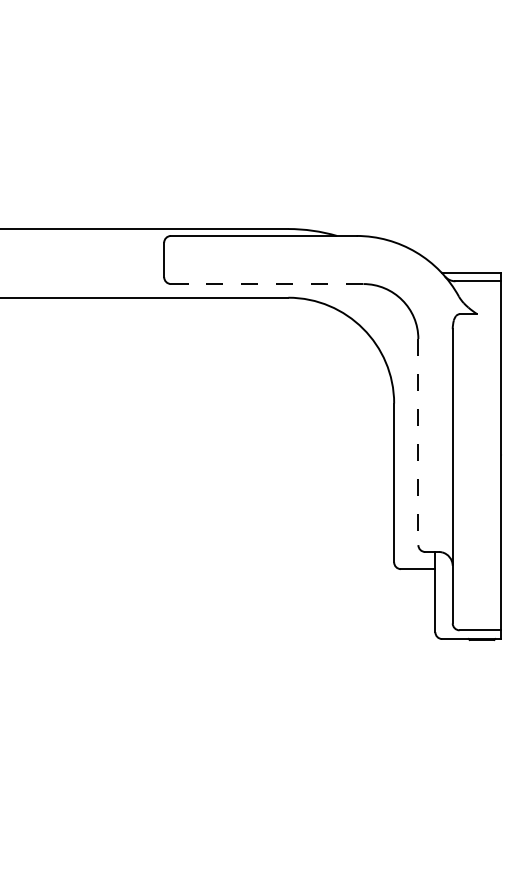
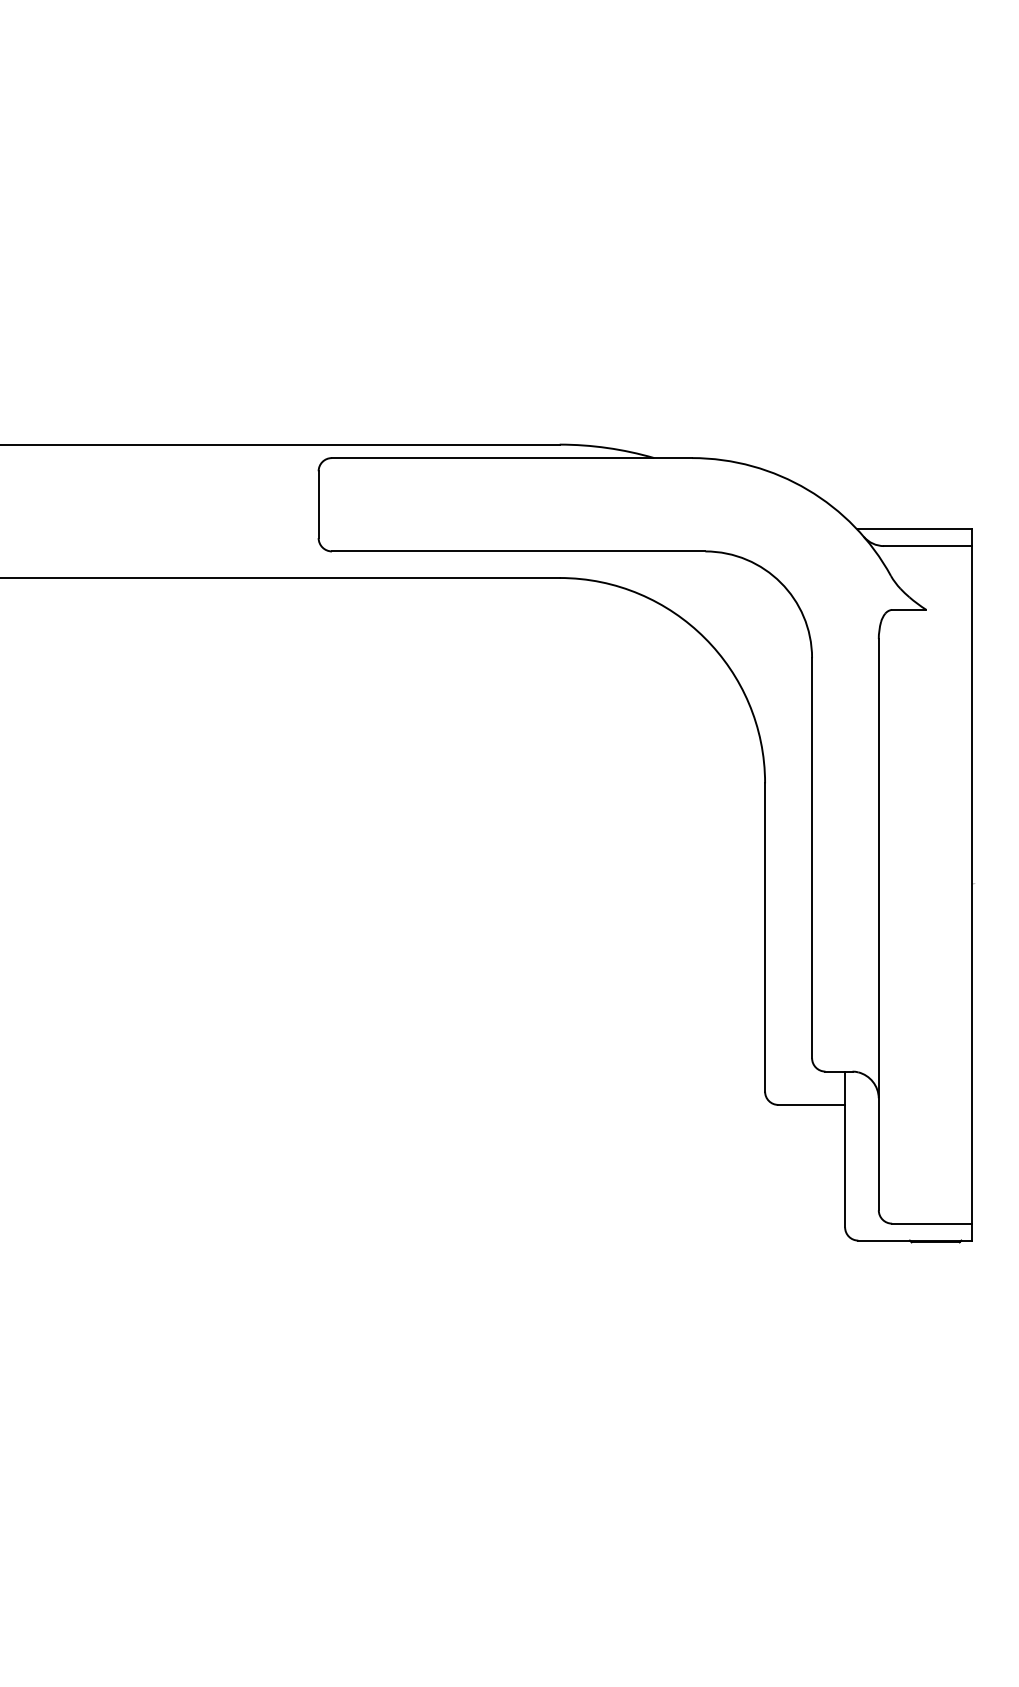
line: (267, 284) -> (519, 552), dashed -> solid
line: (418, 442) -> (812, 859), dashed -> solid

